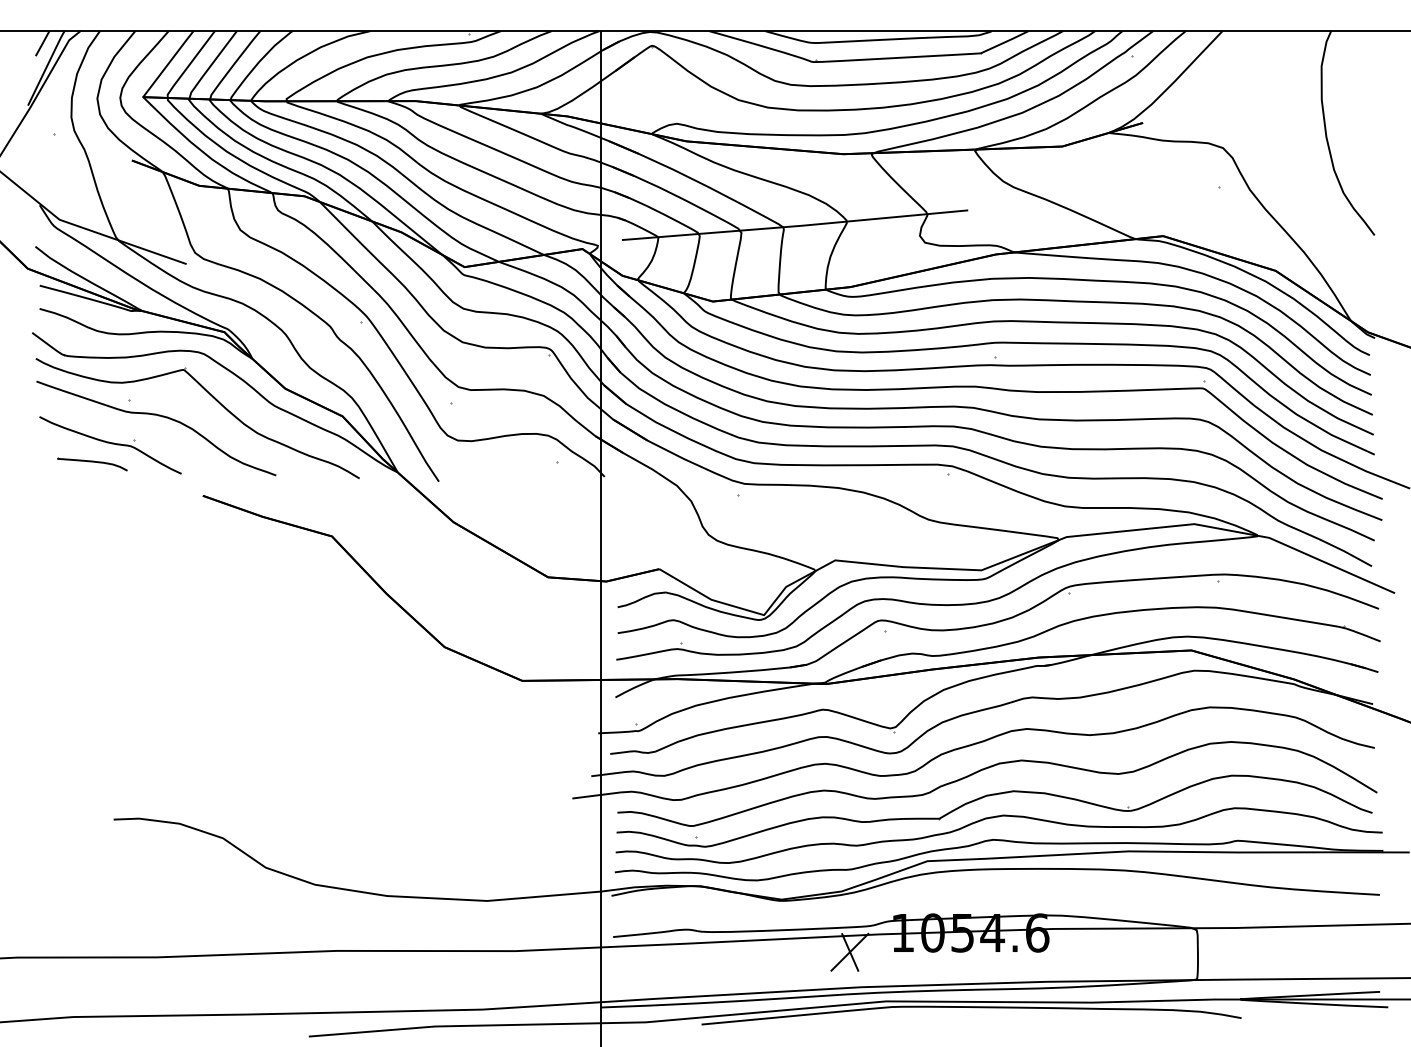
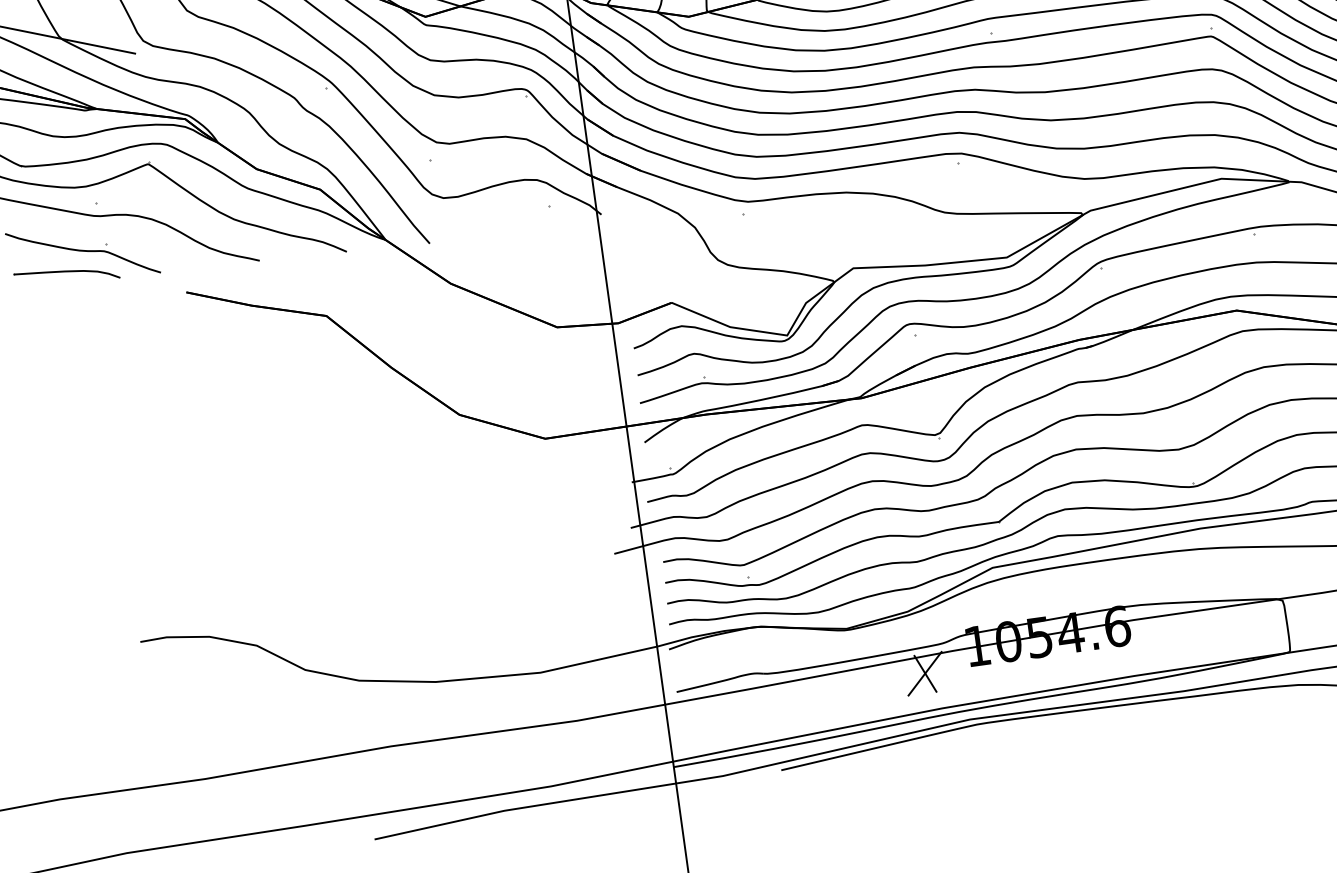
part: (92, 464) -> (67, 275), size x1.43

